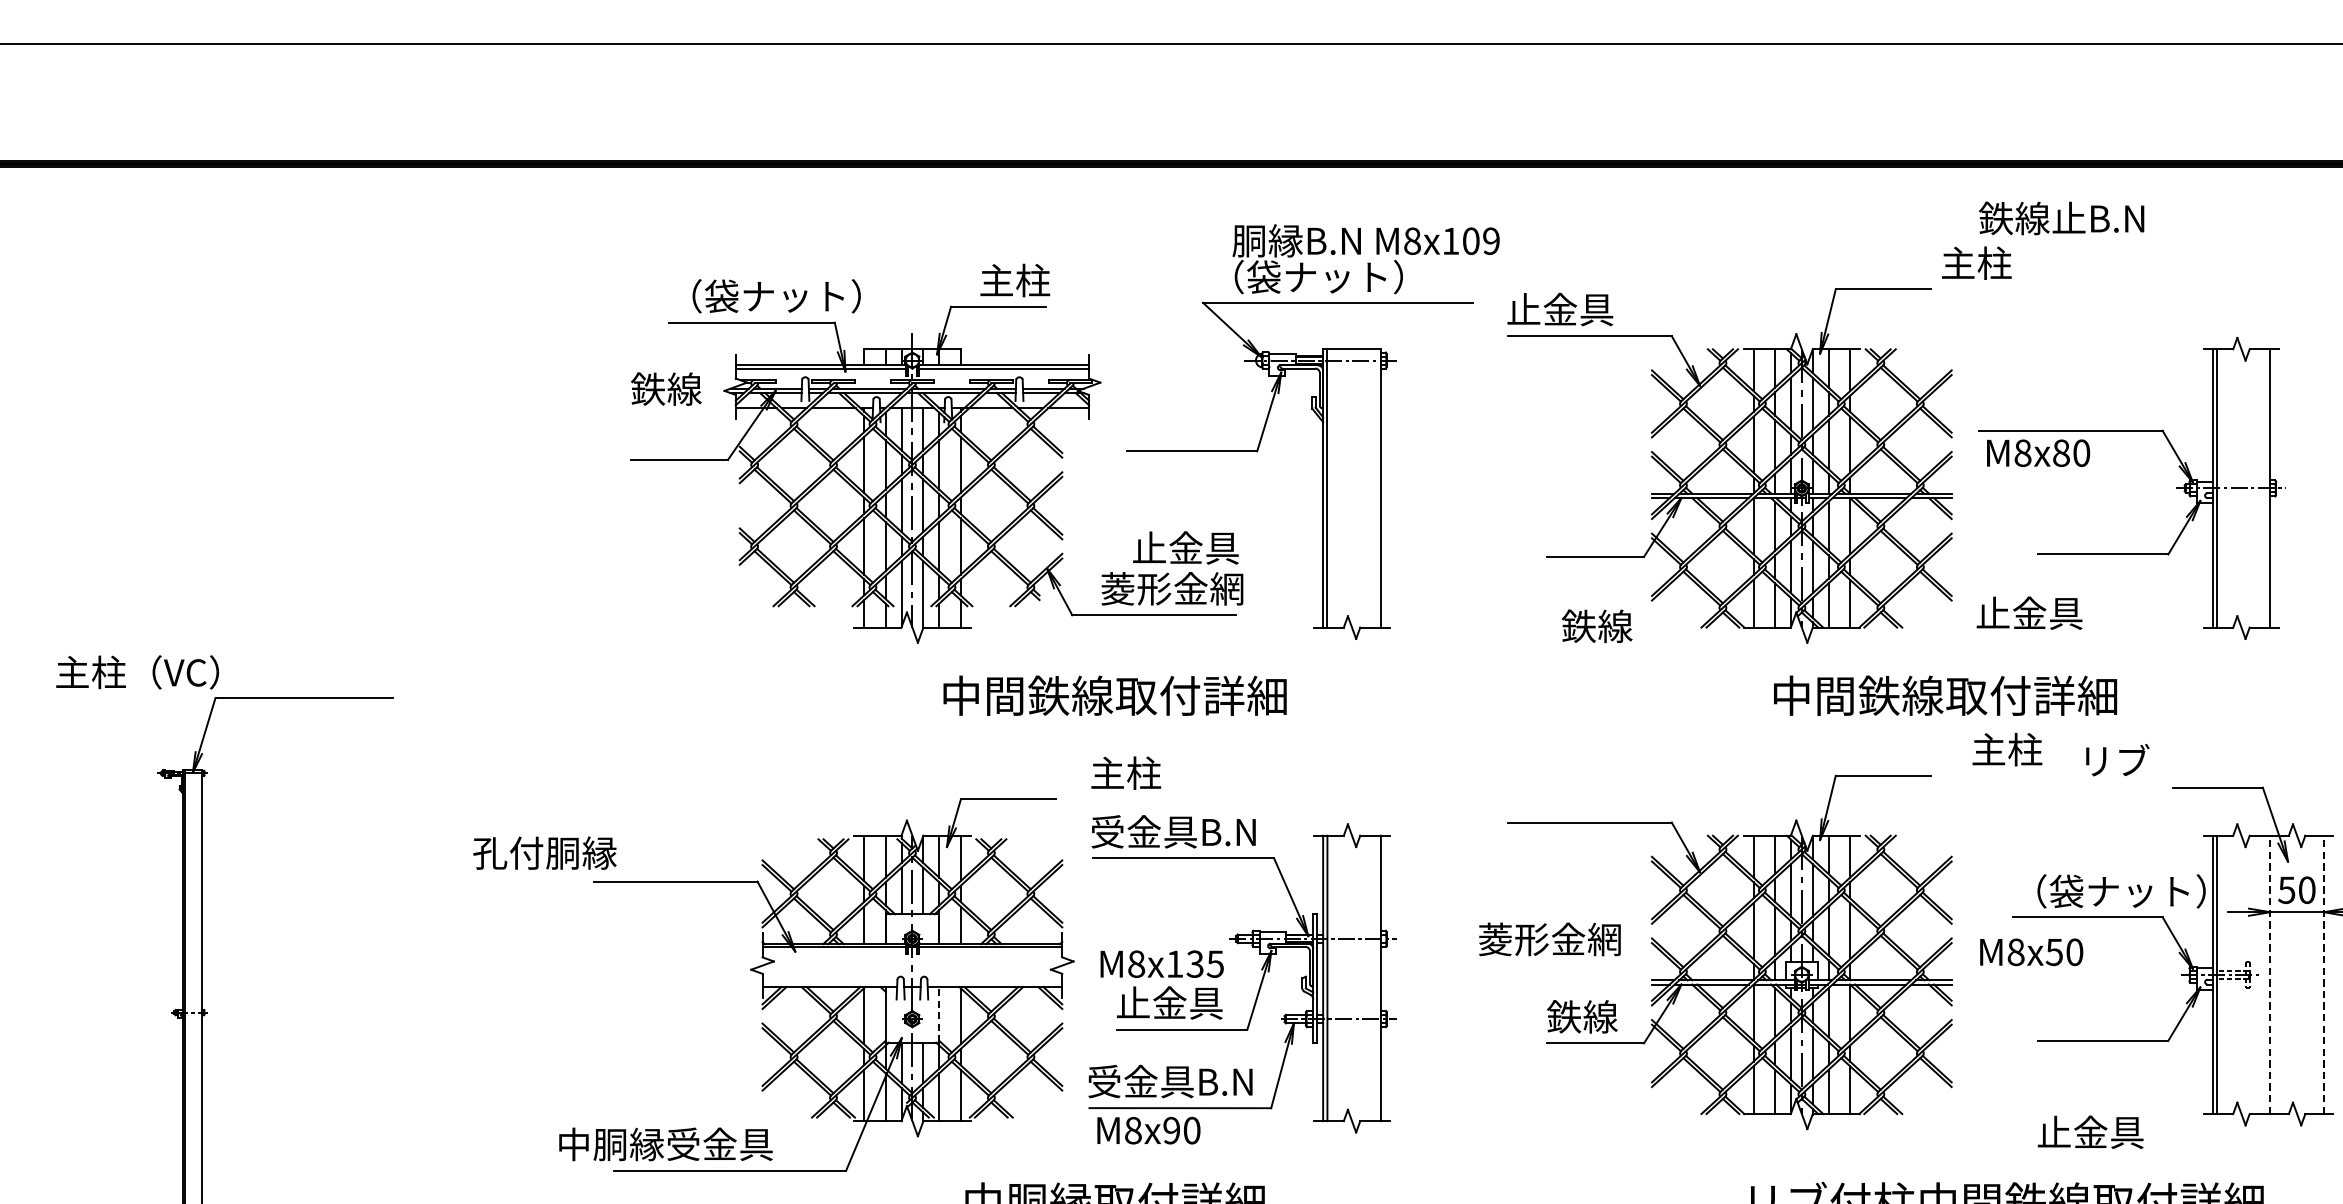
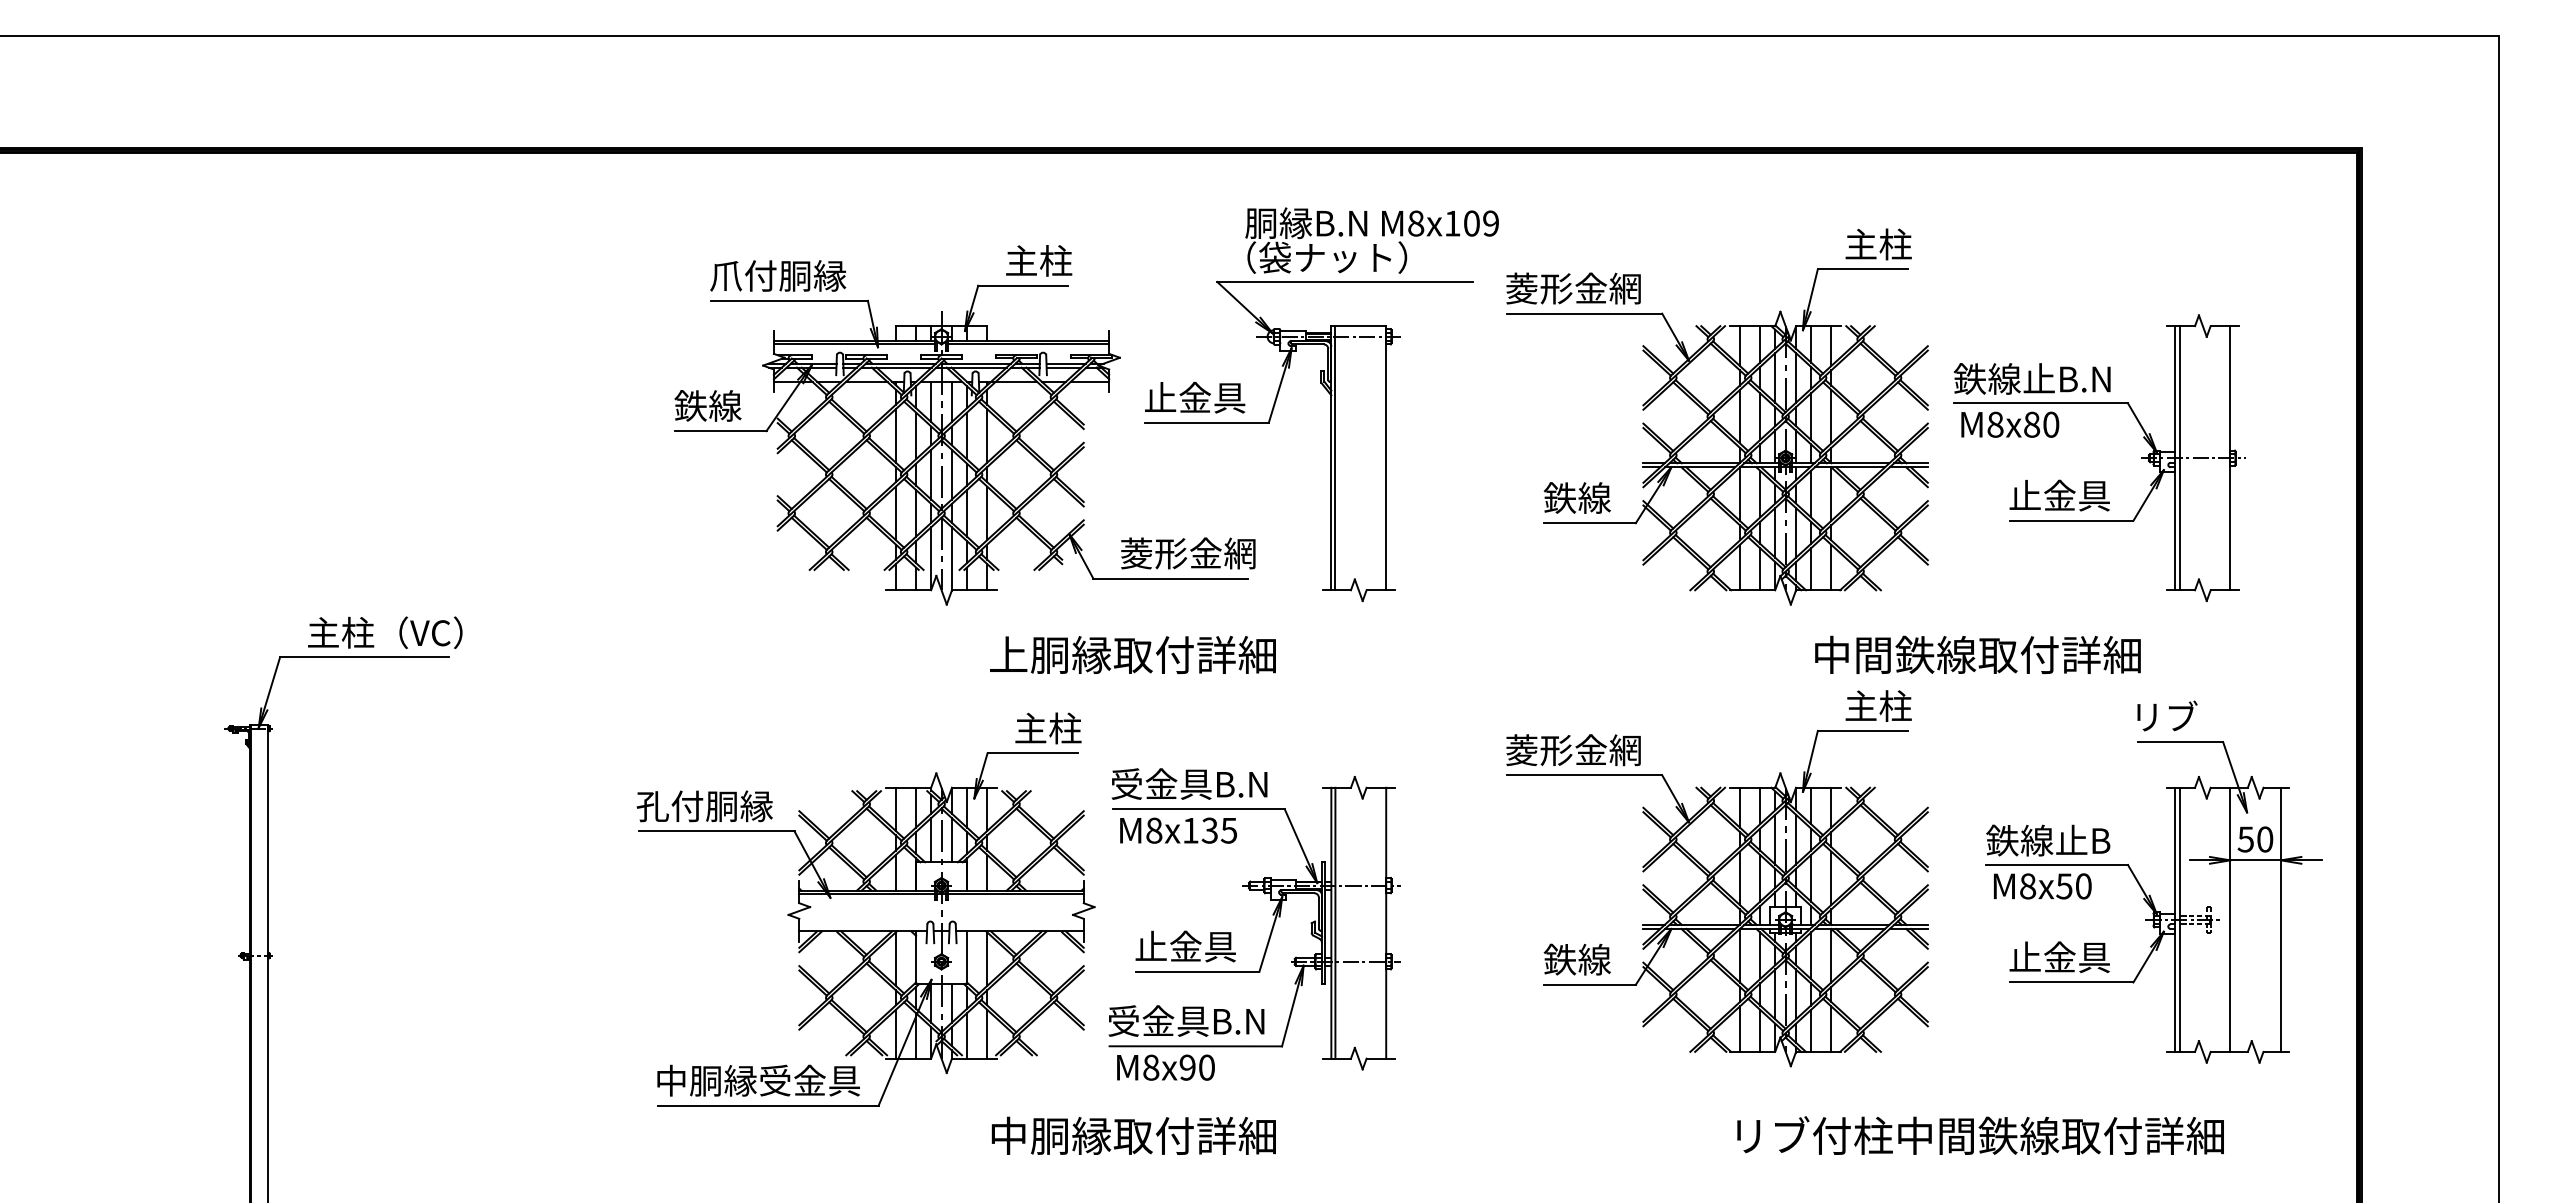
text: (2060, 217) -> (2031, 378), moved
text: (1976, 263) -> (1878, 244), moved
text: (764, 295) -> (801, 275), （袋ナット） -> 爪付胴縁
text: (1578, 309) -> (1573, 288), 止金具 -> 菱形金網
text: (665, 388) -> (707, 405), moved
text: (1186, 547) -> (1195, 397), moved
text: (2029, 613) -> (2059, 495), moved
text: (1596, 625) -> (1576, 497), moved
text: (137, 672) -> (385, 632), moved
text: (1114, 695) -> (1133, 654), 中間鉄線取付詳細 -> 上胴縁取付詳細
text: (1944, 695) -> (1977, 654), moved
text: (2007, 749) -> (1878, 705), moved
text: (2117, 759) -> (2167, 715), moved
text: (1126, 773) -> (1048, 728), moved
text: (544, 853) -> (704, 806), moved
text: (2109, 891) -> (2077, 840), （袋ナット） -> 鉄線止B
text: (1549, 939) -> (1573, 750), moved
text: (2031, 952) -> (2042, 886), moved
text: (1162, 963) -> (1178, 830), moved
line: (2270, 974) -> (2230, 919), dashed -> solid
line: (2324, 974) -> (2281, 919), dashed -> solid
line: (938, 1014) -> (966, 957), dashed -> solid
text: (2090, 1132) -> (2059, 957), moved
text: (665, 1144) -> (758, 1080), moved

